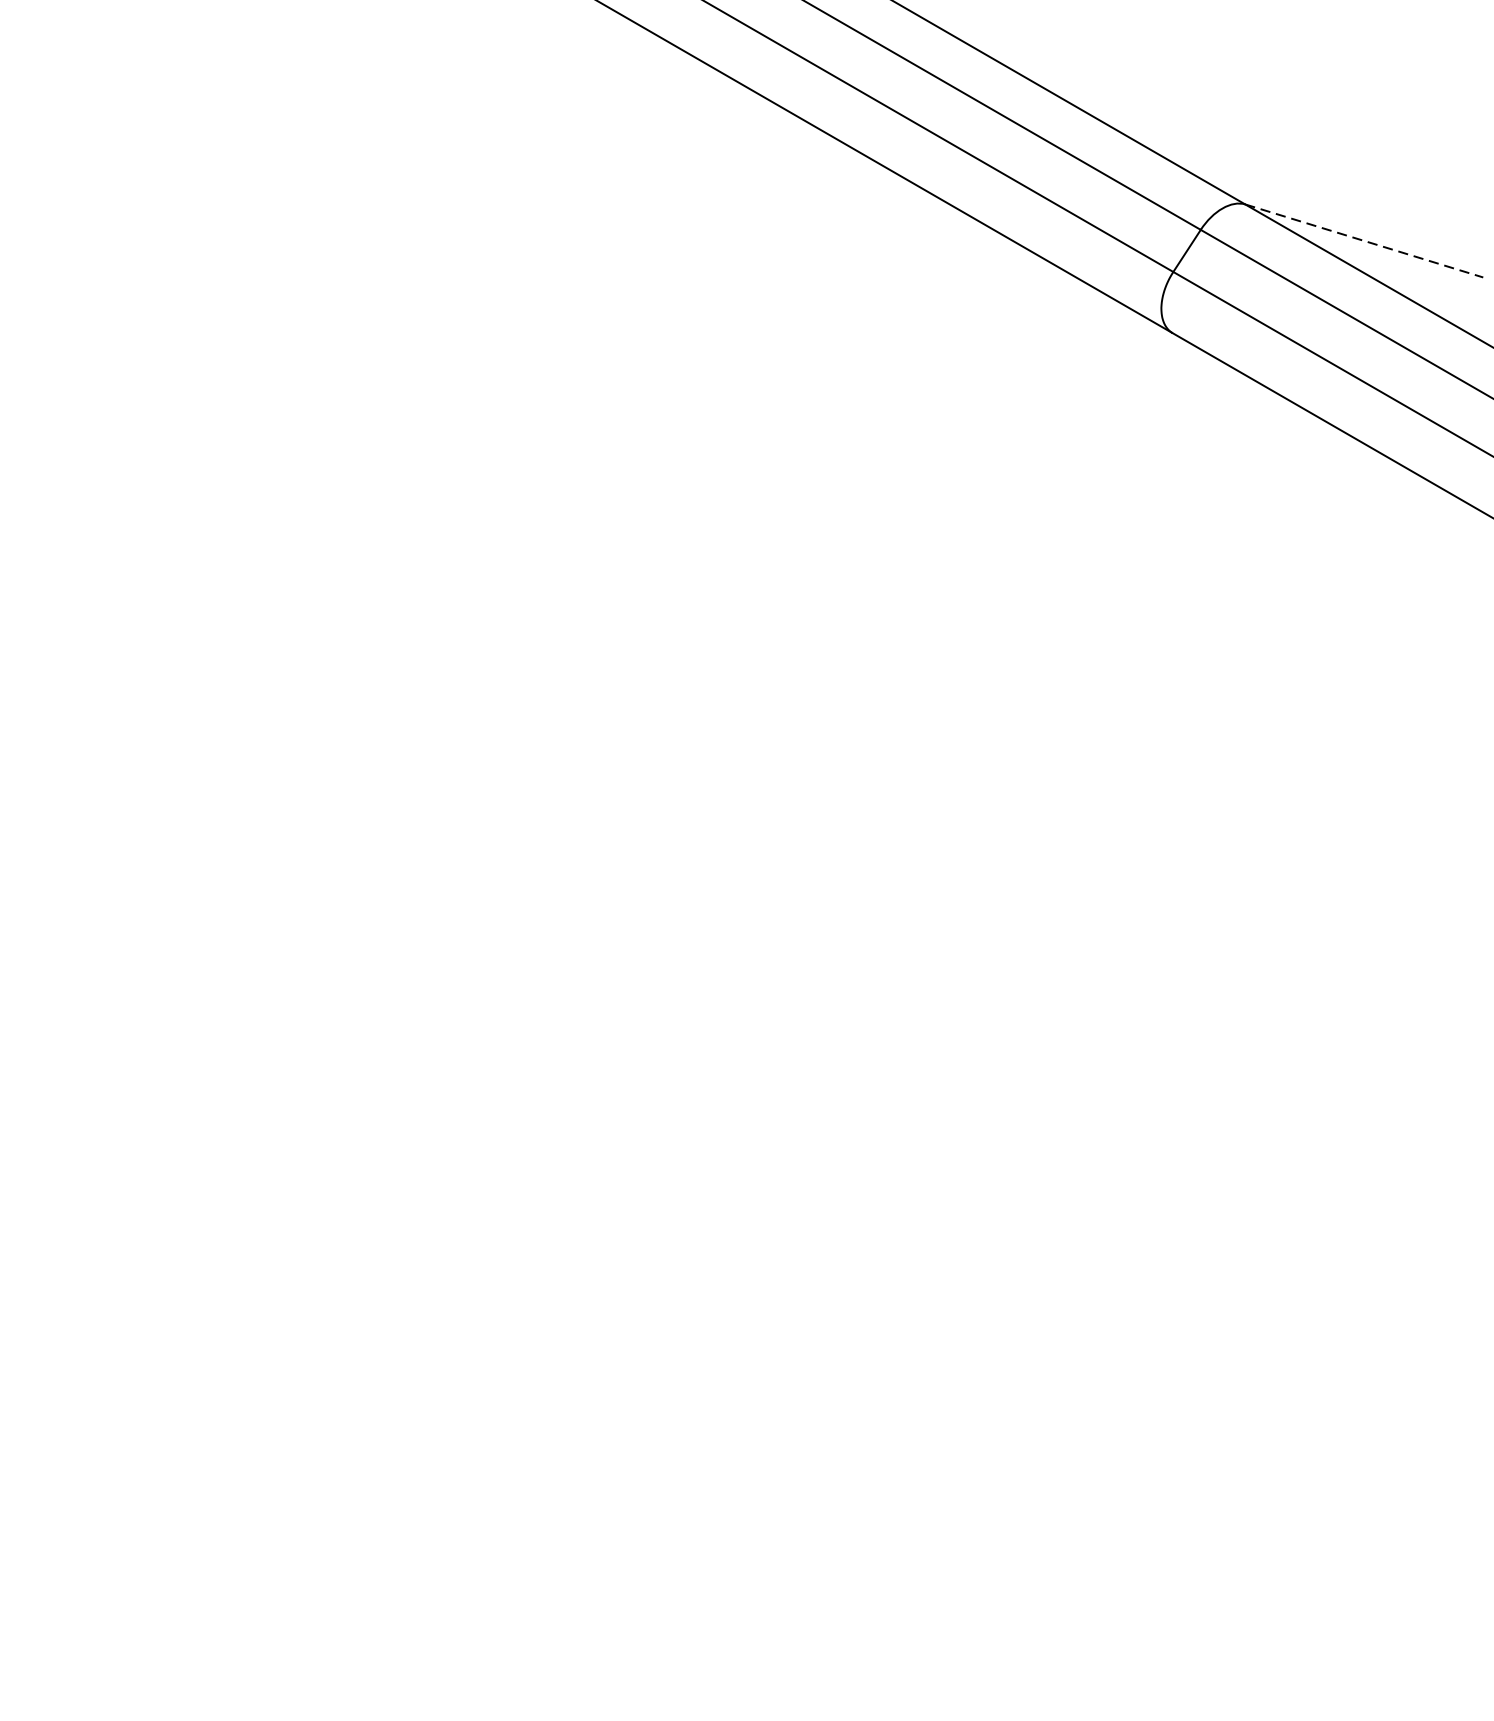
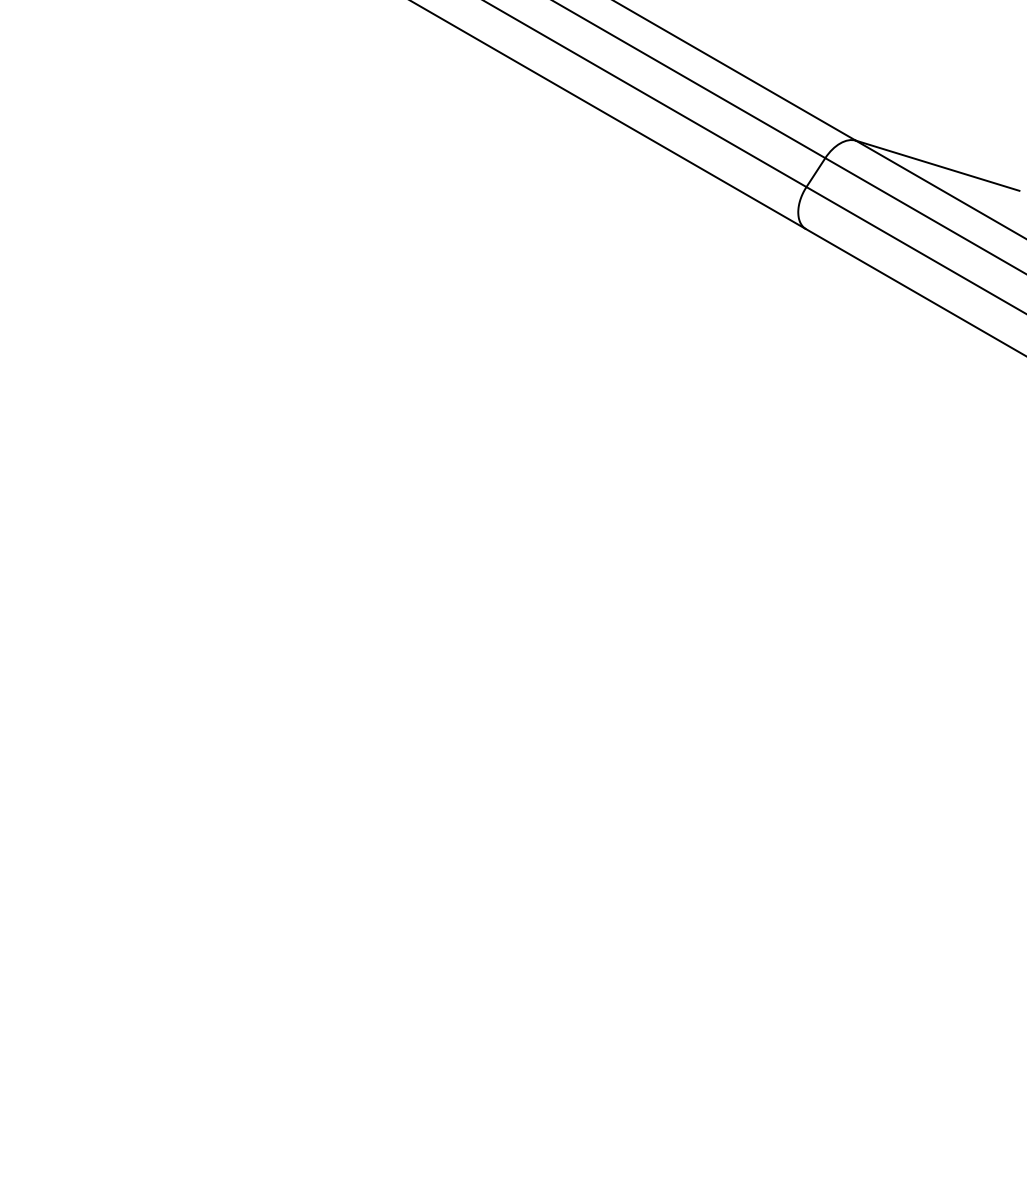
line: (1364, 240) -> (937, 165), dashed -> solid

